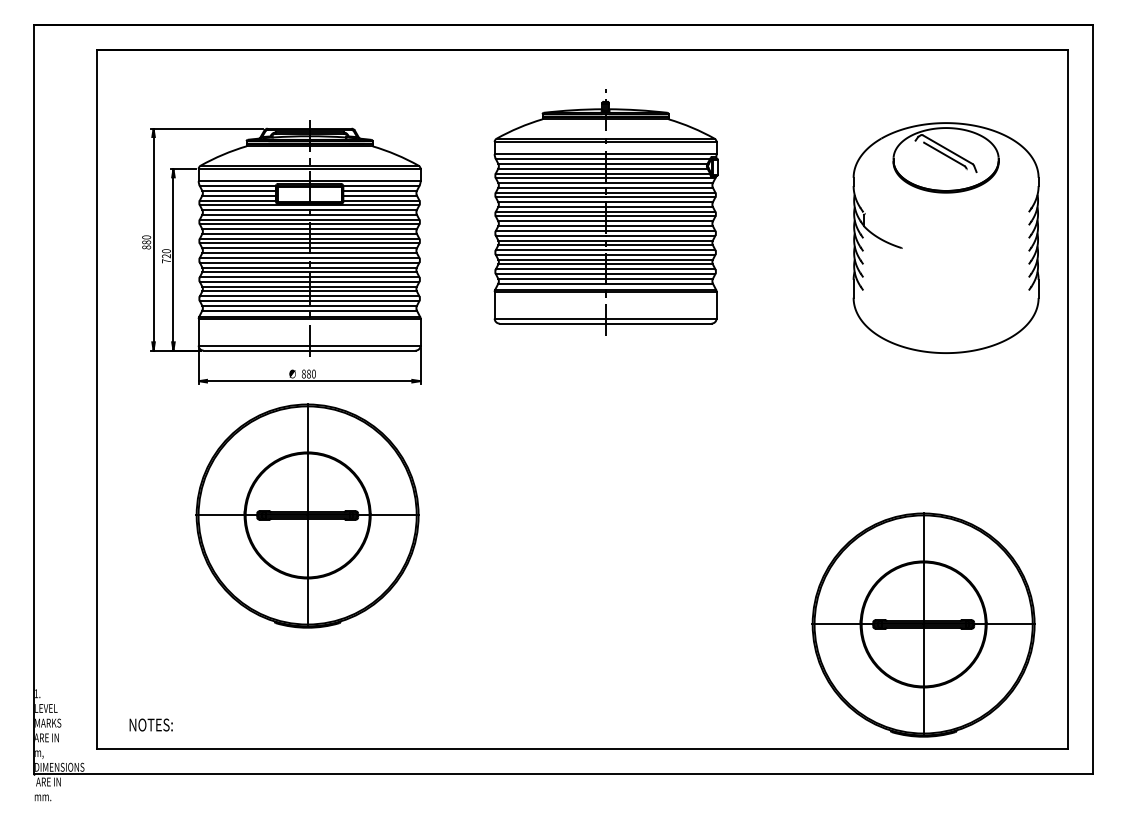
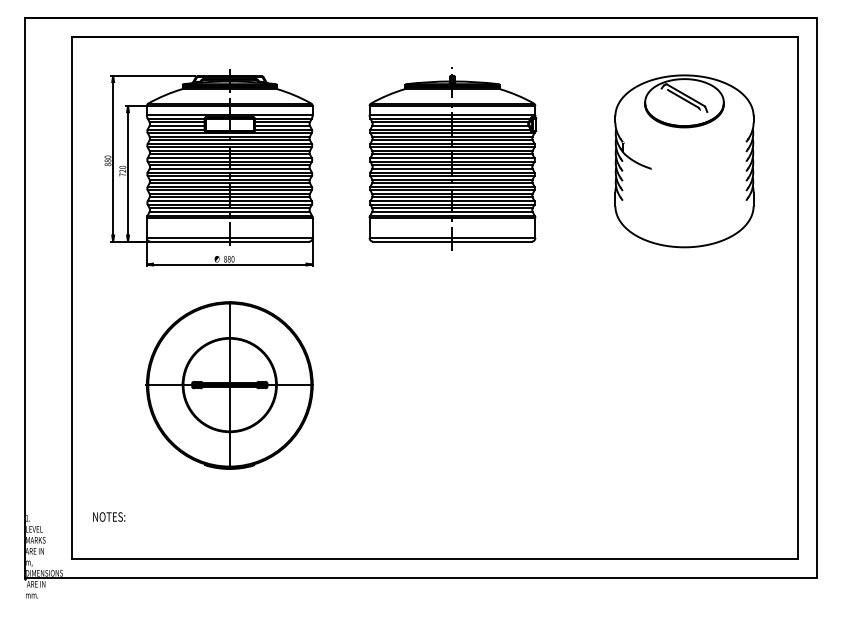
part: (945, 237) -> (684, 160), moved
part: (281, 252) -> (208, 168), moved
part: (923, 624) -> (690, 466), removed
text: (150, 724) -> (108, 516), moved

